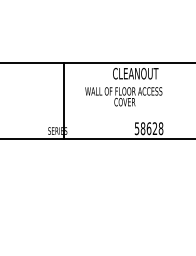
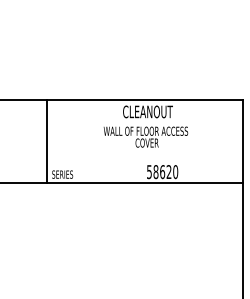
text: (123, 96) -> (145, 136), moved
line: (64, 100) -> (47, 141), moved
text: (160, 128) -> (175, 171), 58628 -> 58620

